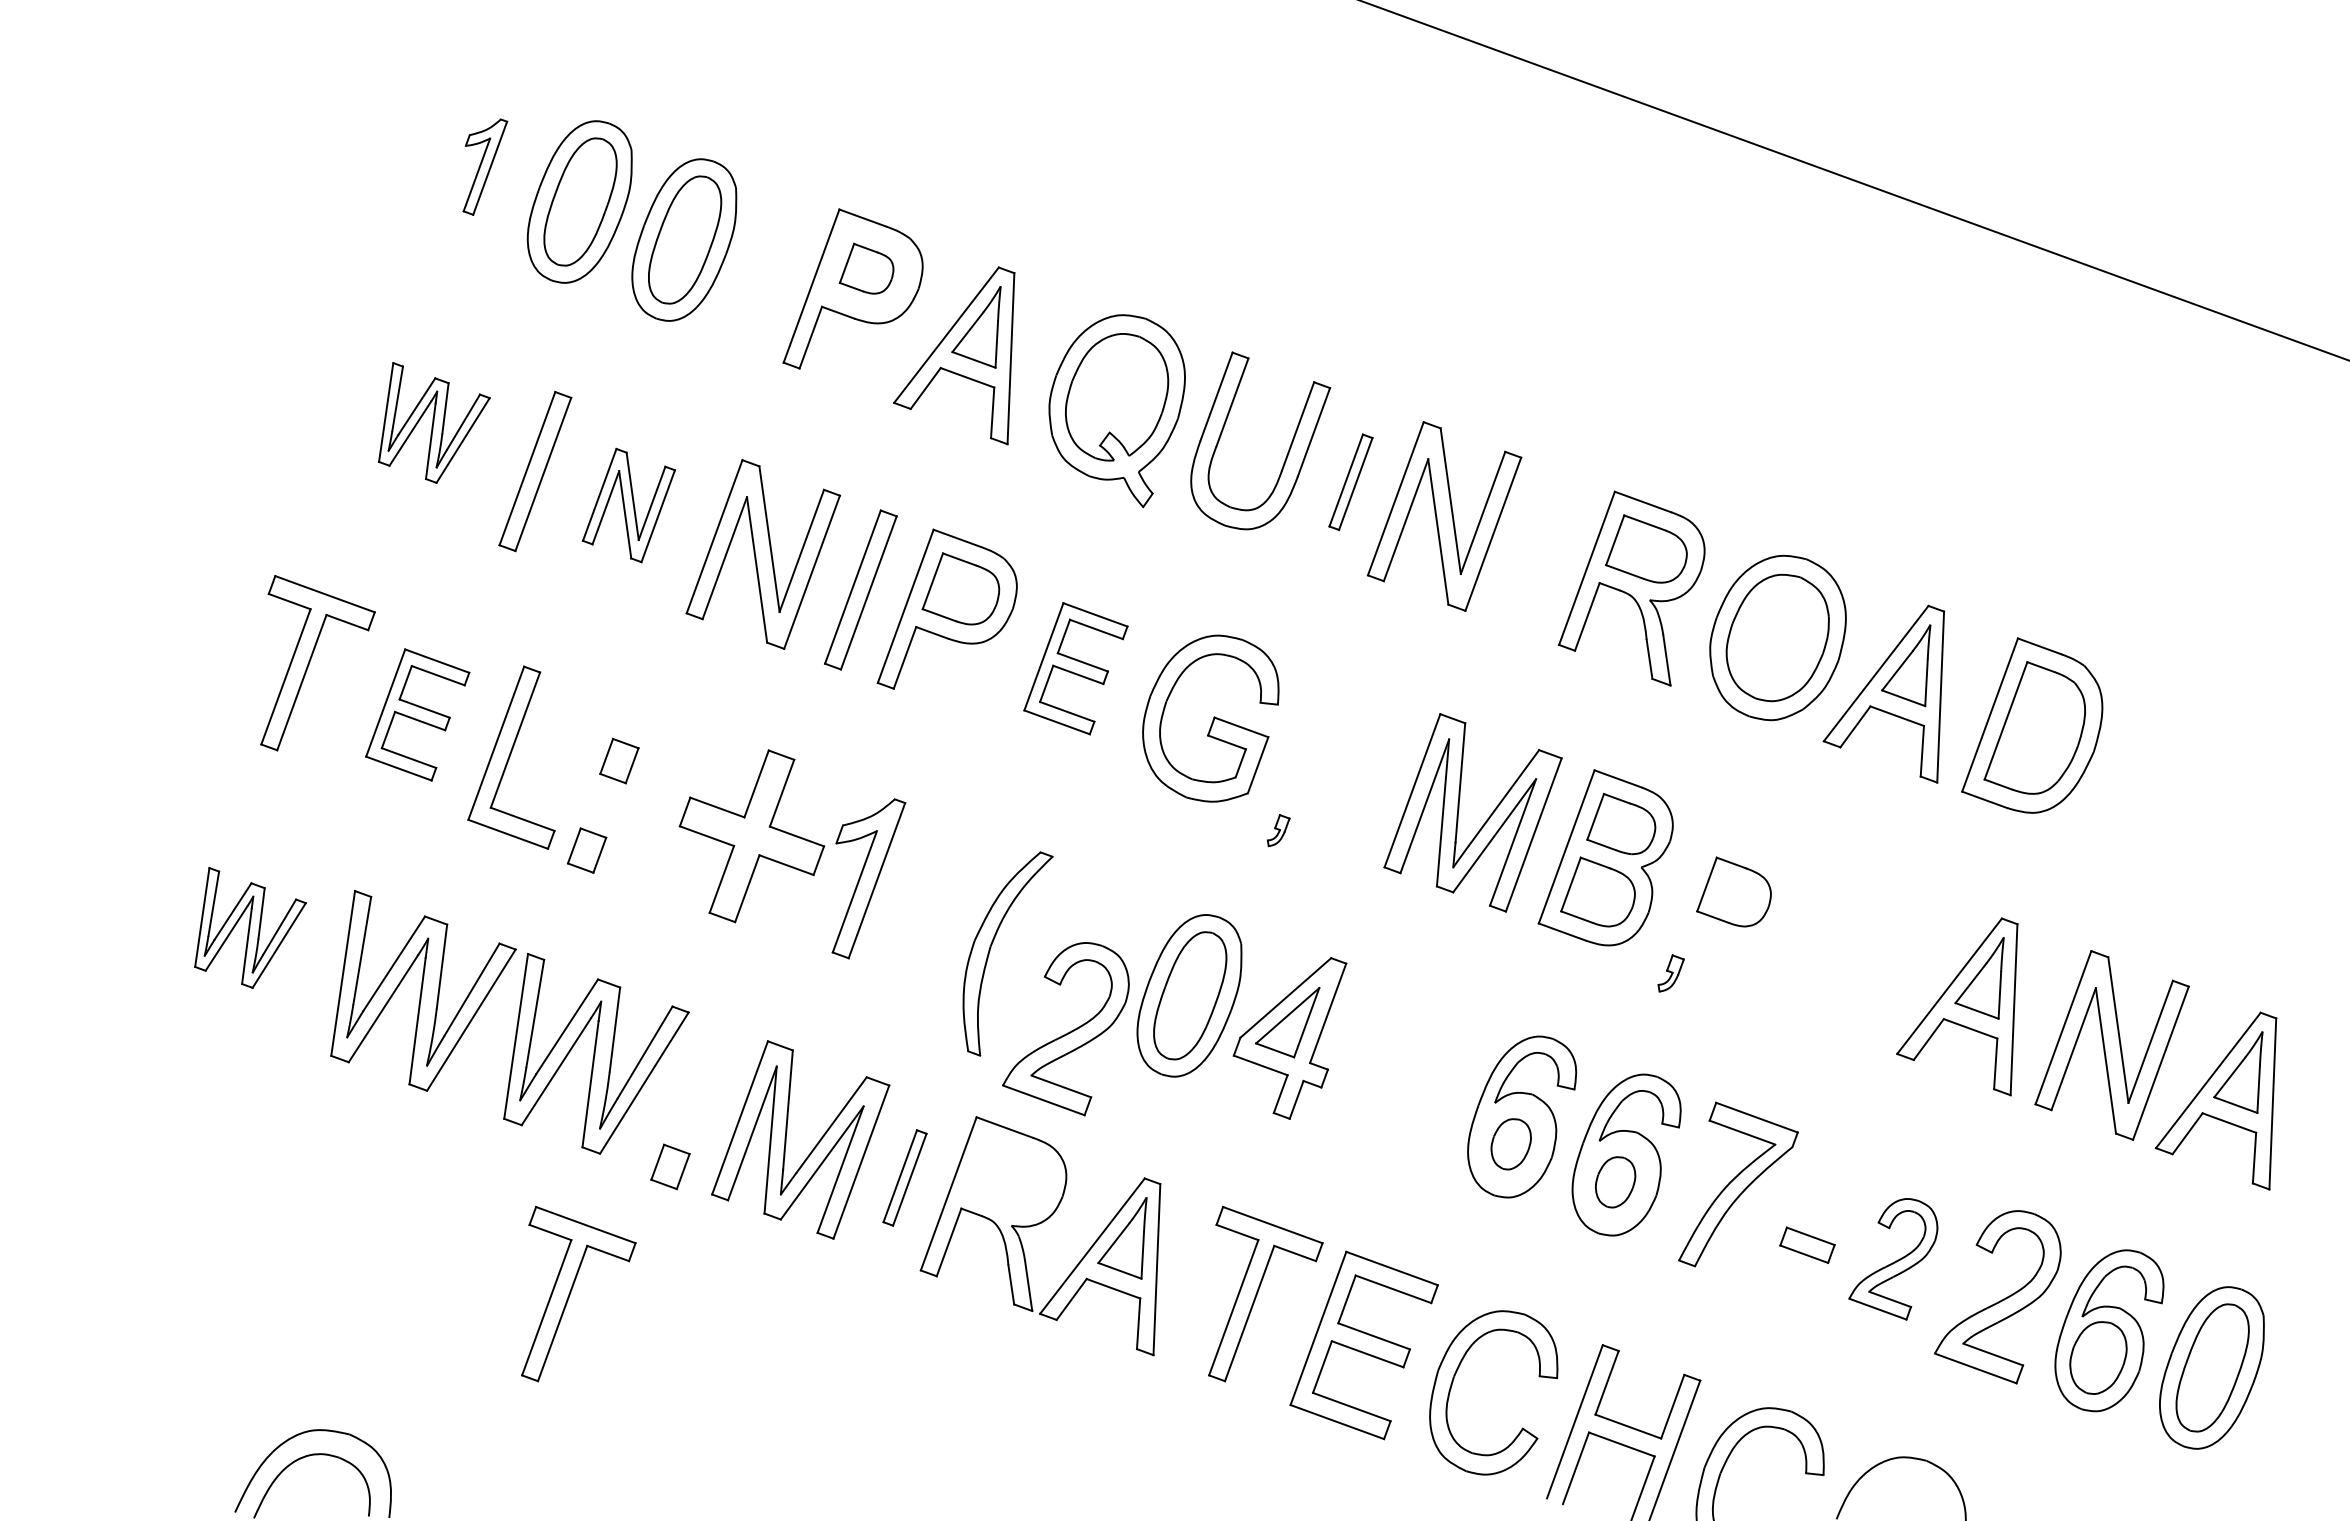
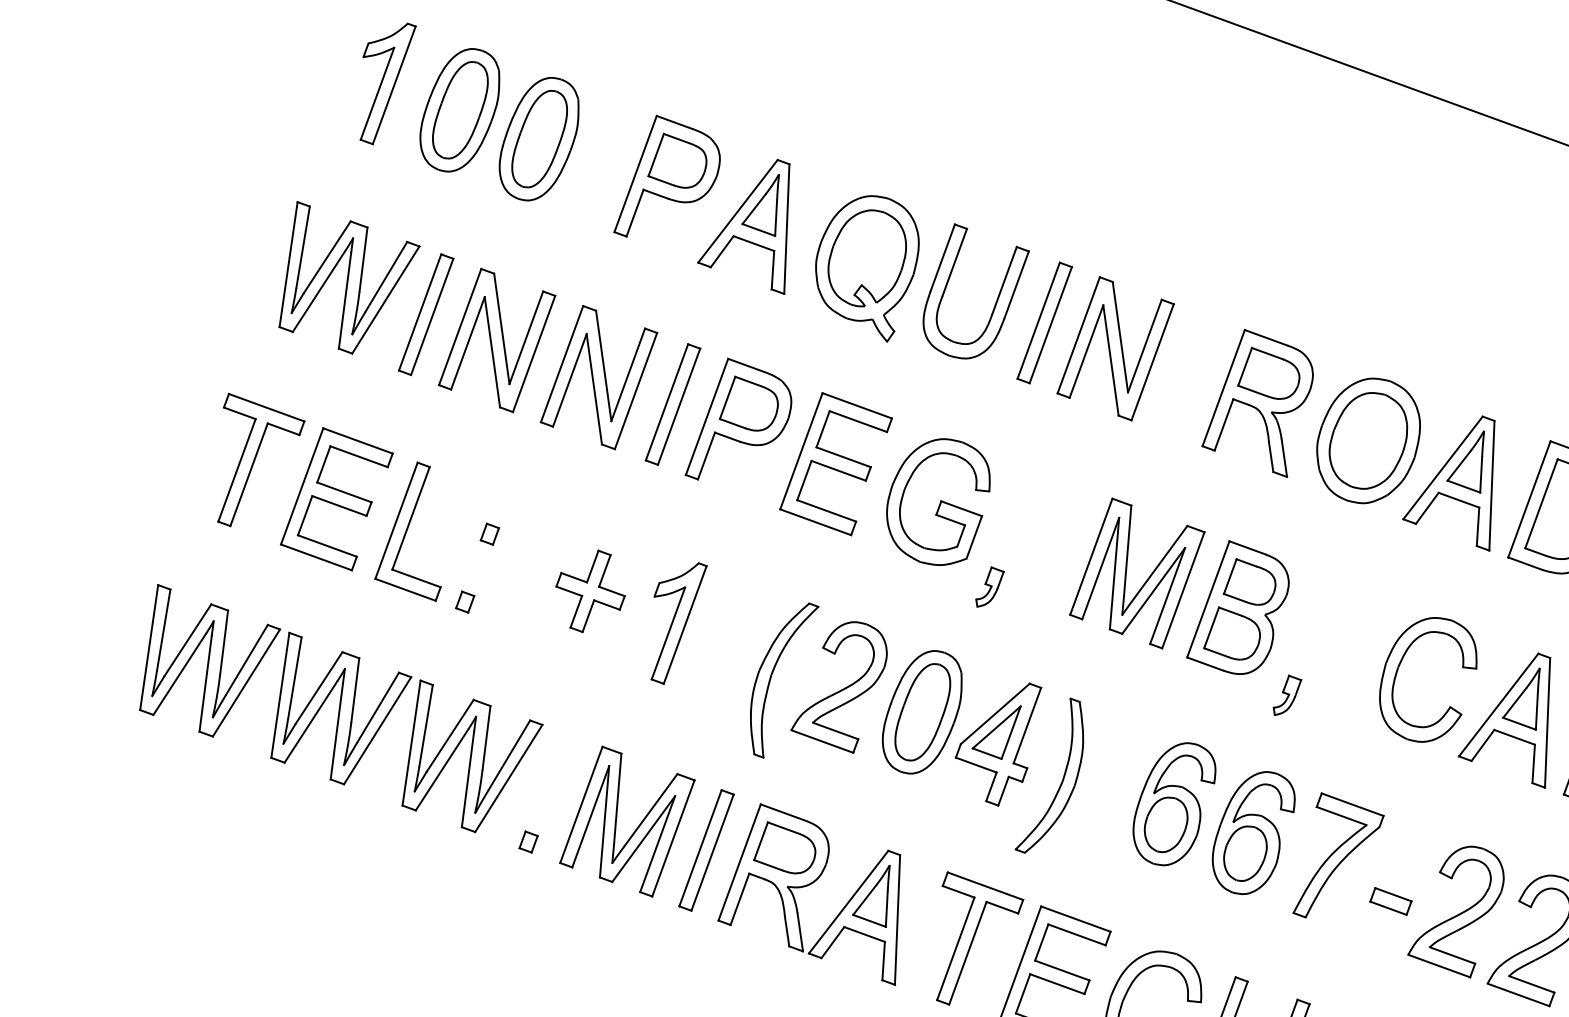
part: (485, 166) -> (388, 83), size x1.67
part: (866, 268) -> (677, 160), size x1.43
part: (434, 422) -> (349, 277), size x1.67
part: (1350, 481) -> (1044, 322), size x1.67
part: (628, 505) -> (496, 340), size x1.67
part: (1075, 668) -> (835, 464), size x1.43
part: (417, 714) -> (336, 498), size x1.43
part: (619, 760) -> (489, 533), size x0.62
part: (1278, 830) -> (989, 586), size x1.67
part: (752, 836) -> (590, 591), size x0.62
part: (586, 850) -> (464, 602), size x0.62
part: (1733, 891) -> (1334, 633), removed
part: (250, 927) -> (210, 660), size x1.67
part: (1817, 939) -> (1398, 669), added
part: (1671, 973) -> (1287, 695), size x1.43
part: (1065, 1029) -> (838, 687), moved
part: (1374, 1083) -> (1062, 778), added
part: (1511, 1144) -> (1166, 825), size x1.43
part: (670, 1166) -> (528, 841), size x0.62
part: (1007, 1174) -> (784, 847), added
part: (904, 1177) -> (706, 850), size x1.67
part: (1615, 1182) -> (1245, 853), size x1.43
part: (1893, 1259) -> (1456, 912), size x1.43
part: (571, 1292) -> (453, 937), removed

